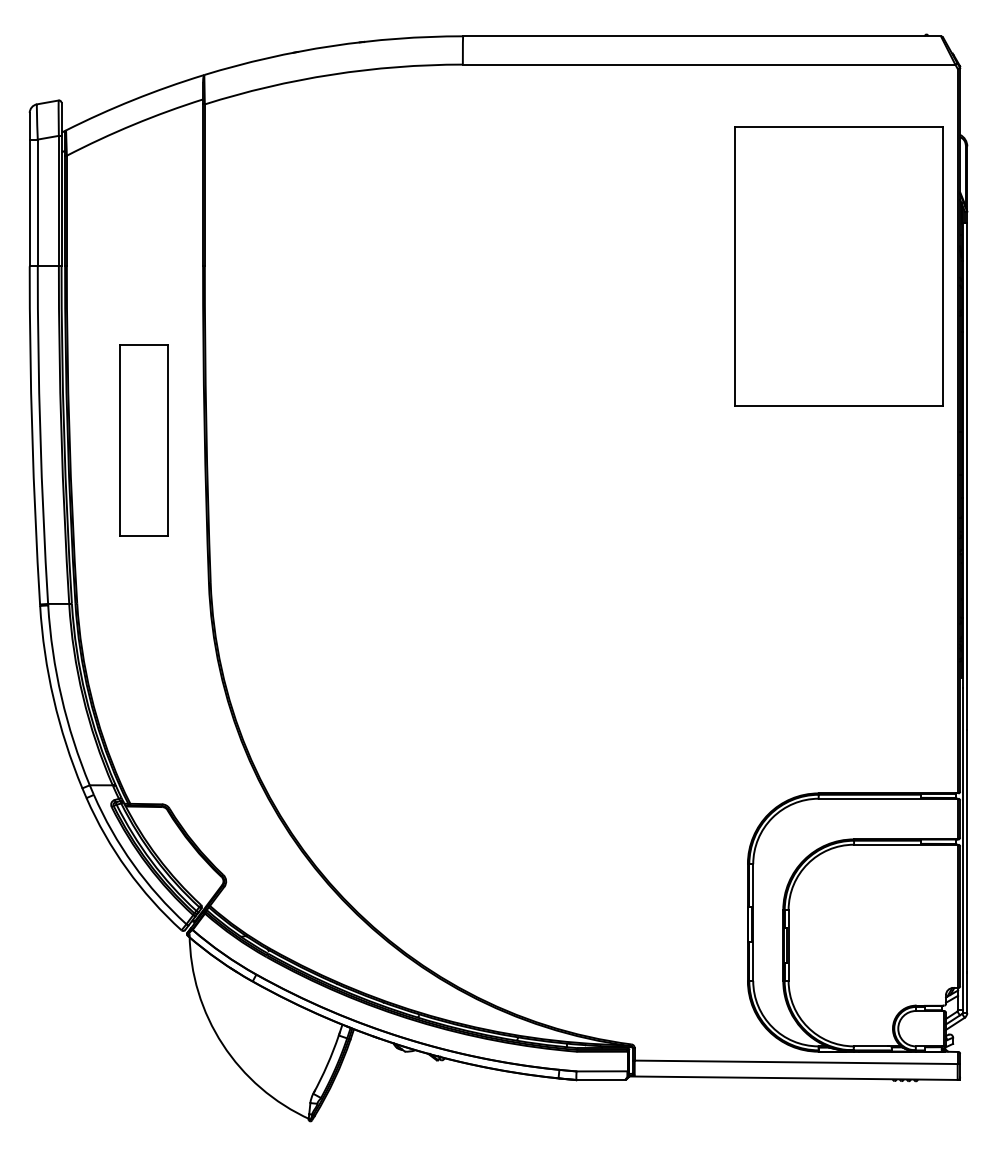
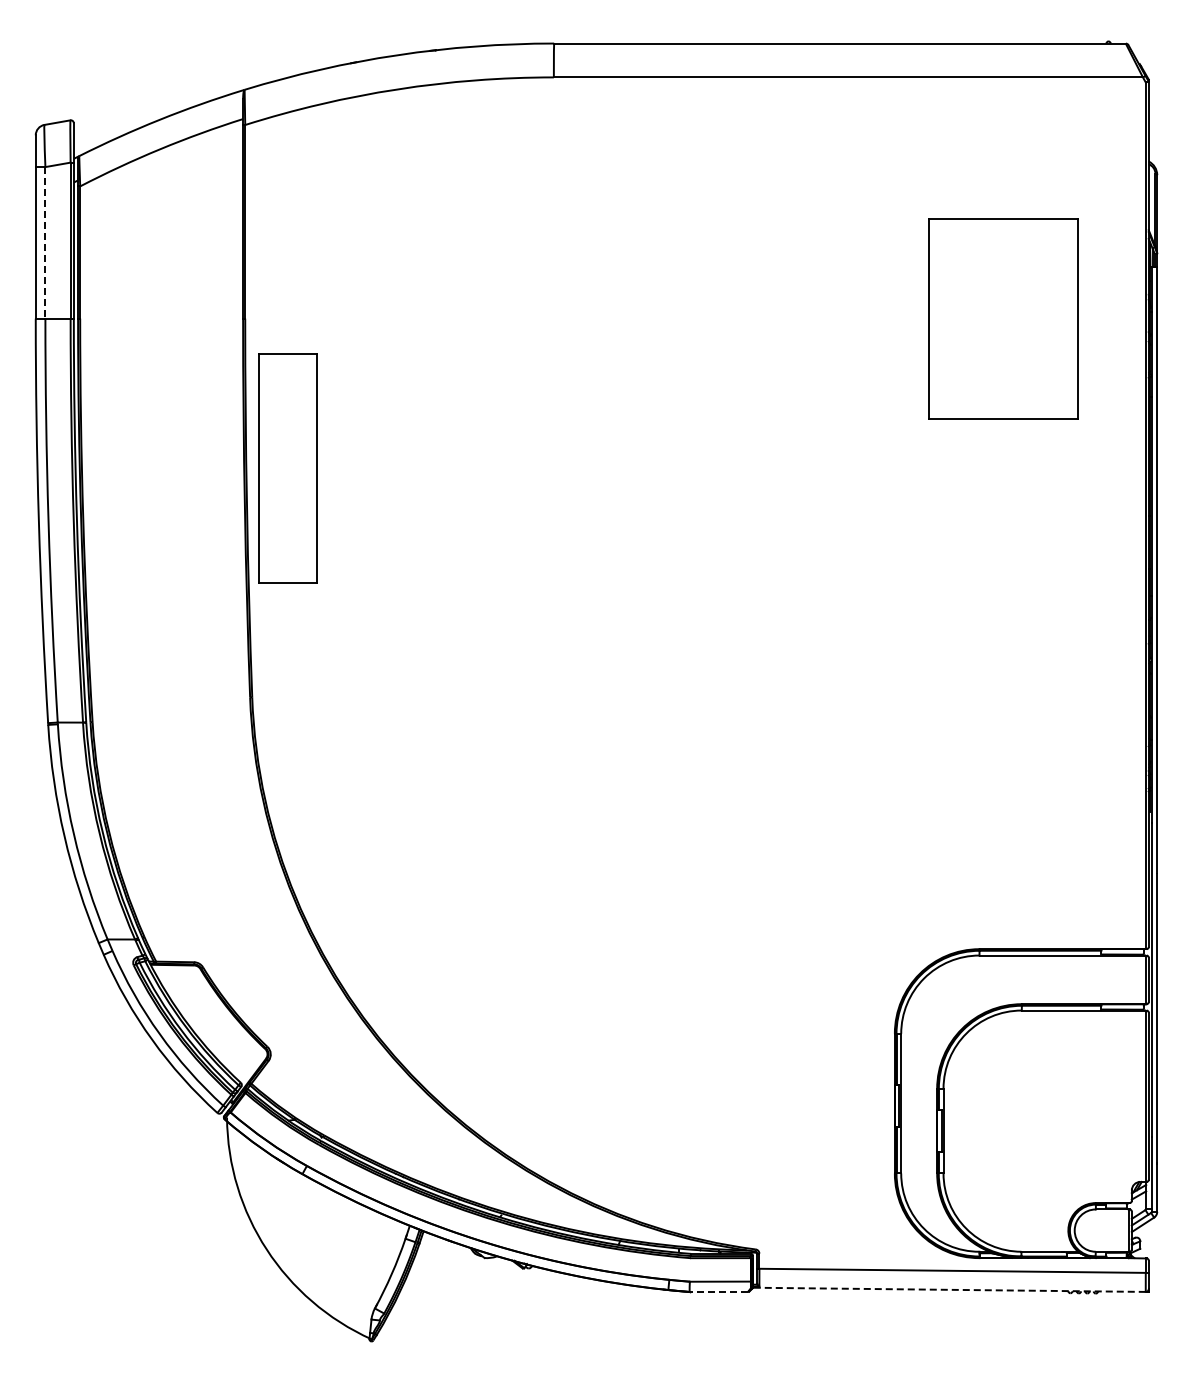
line: (37, 202) -> (45, 242), solid -> dashed
part: (838, 266) -> (1003, 318), size x0.6
part: (144, 440) -> (287, 468), moved
line: (792, 1077) -> (948, 1289), solid -> dashed
line: (600, 1079) -> (718, 1291), solid -> dashed

